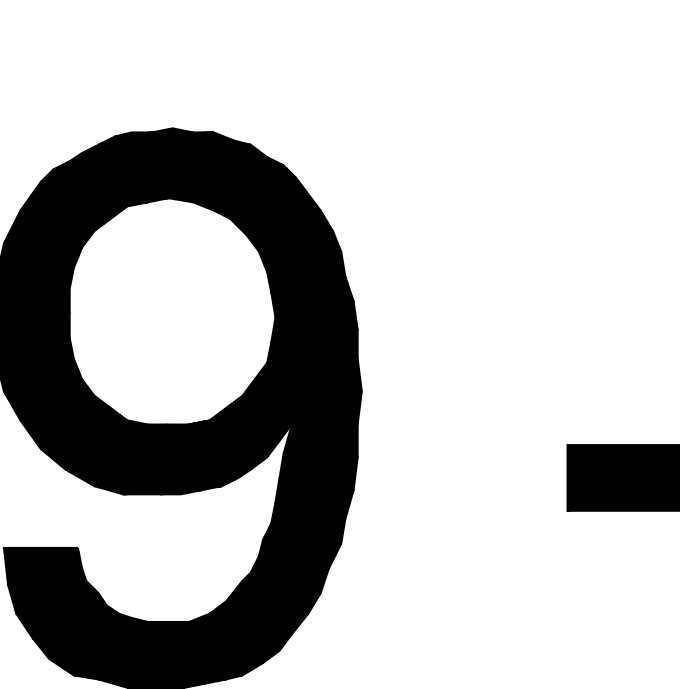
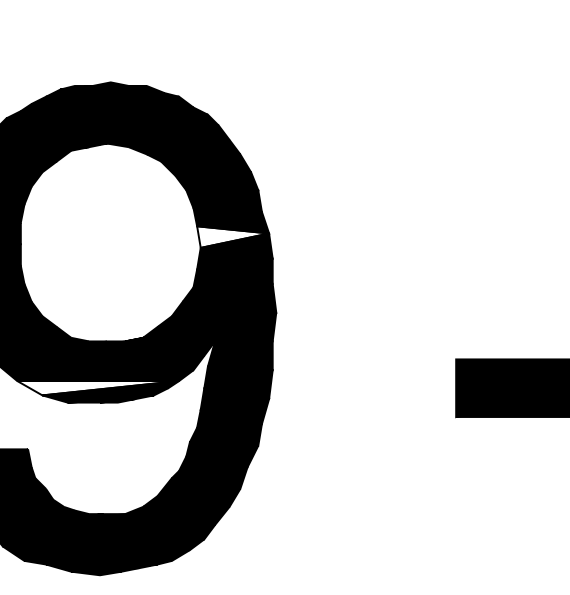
fill: (312, 304) -> (233, 236), removed
fill: (157, 477) -> (97, 387), removed

